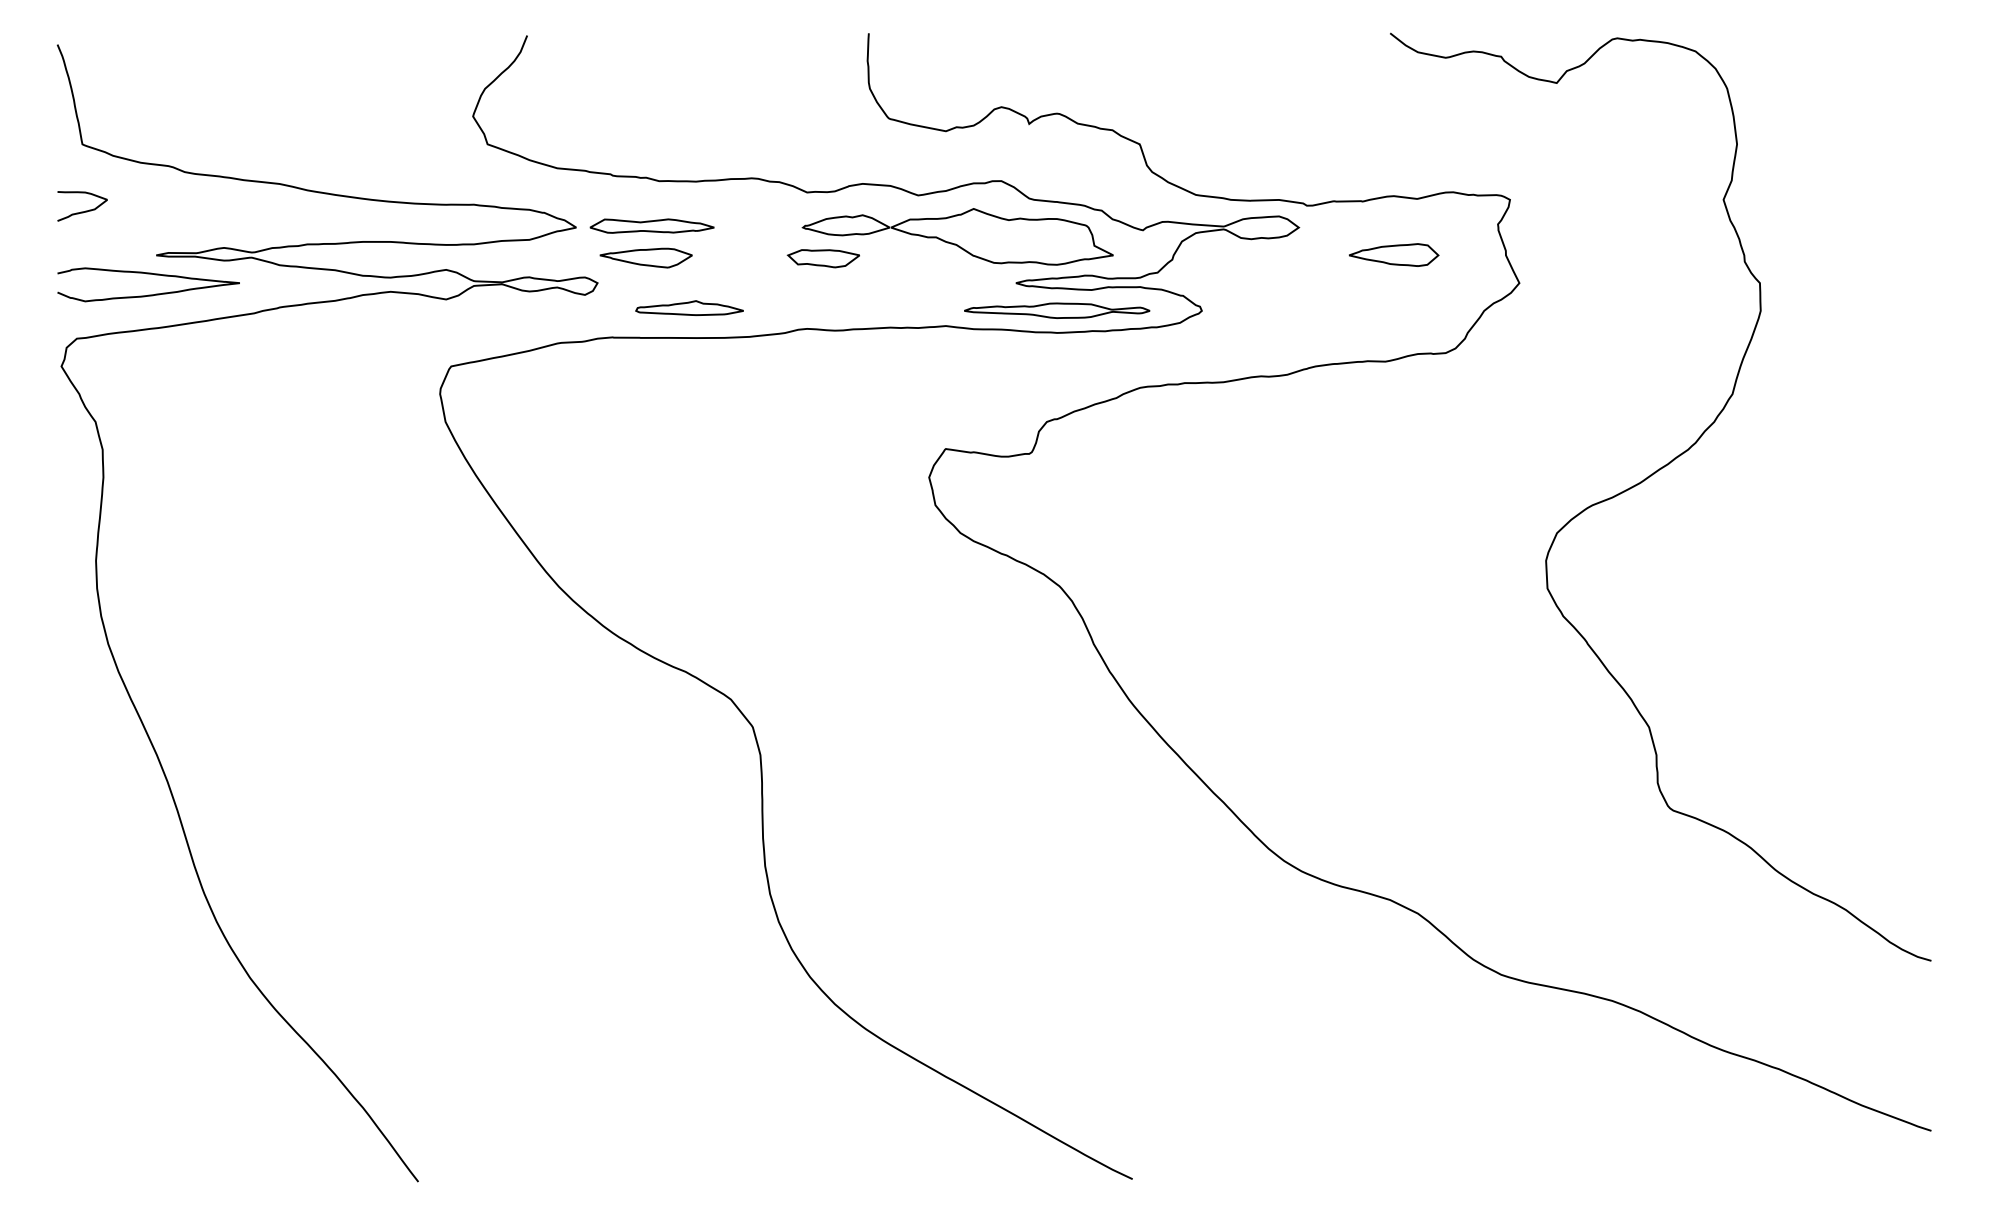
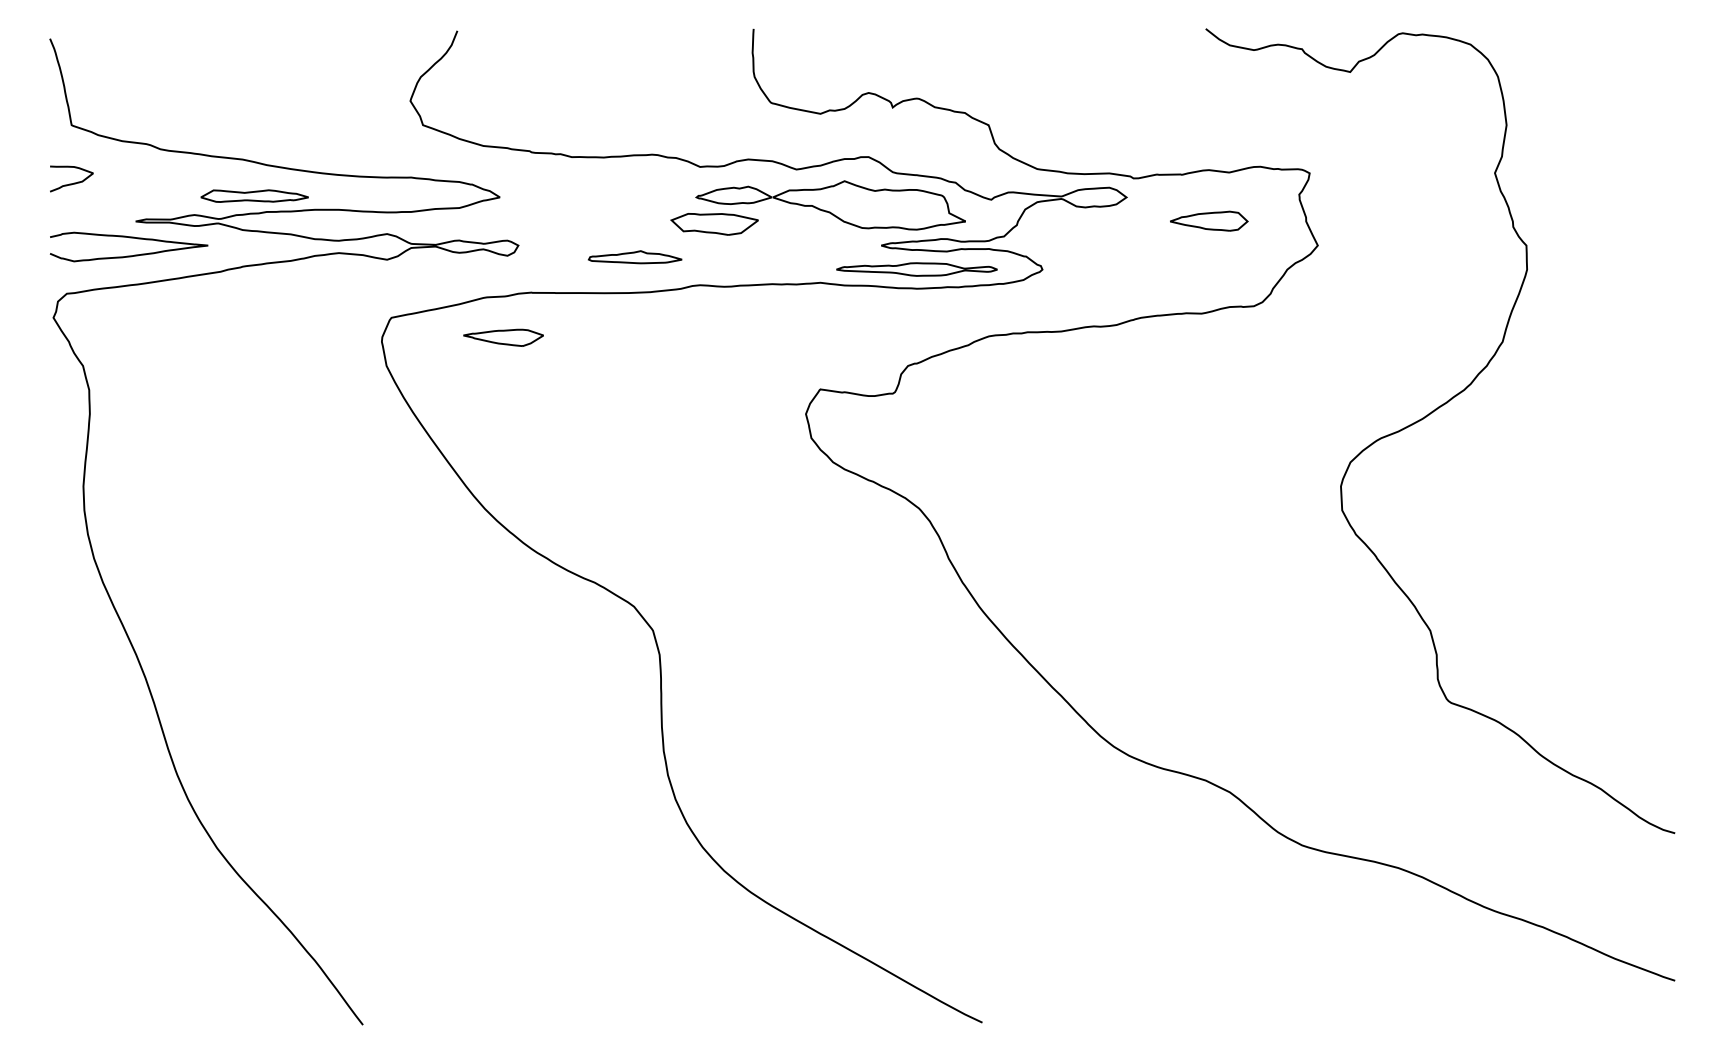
part: (651, 225) -> (254, 195), moved
part: (646, 257) -> (503, 337), moved
part: (822, 258) -> (713, 224), size x1.4
part: (688, 308) -> (634, 257), moved

